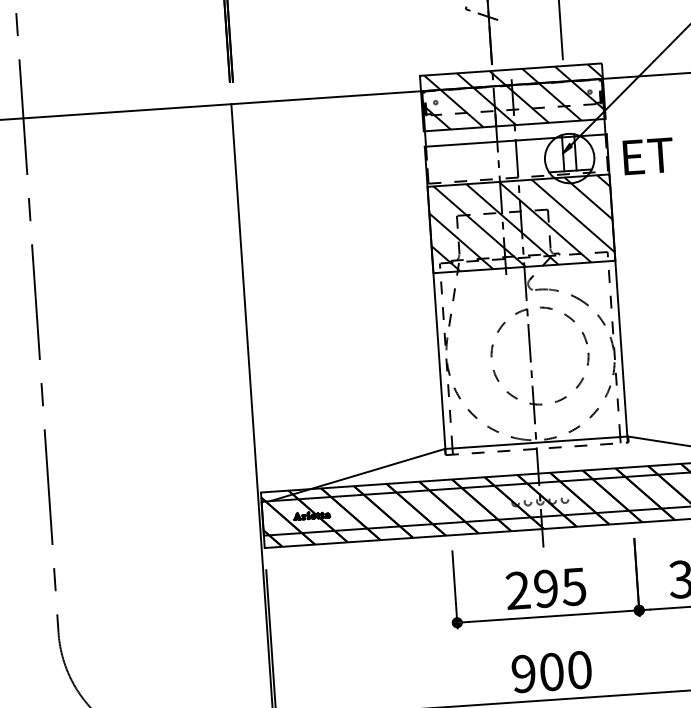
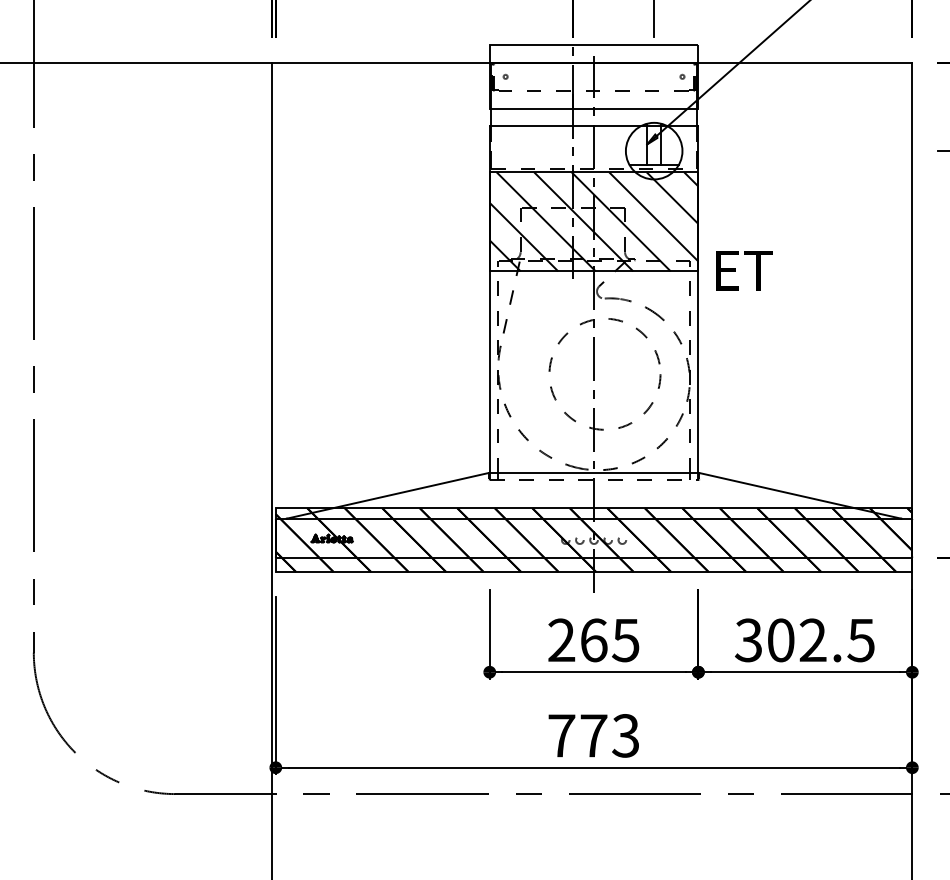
hatch: (512, 97) -> (593, 76), removed
text: (648, 156) -> (744, 270), moved
text: (545, 588) -> (593, 640), 295 -> 265
text: (551, 671) -> (593, 735), 900 -> 773

